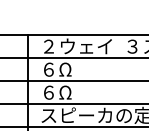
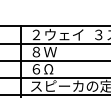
text: (59, 68) -> (44, 51), ６Ω -> ８Ｗ

